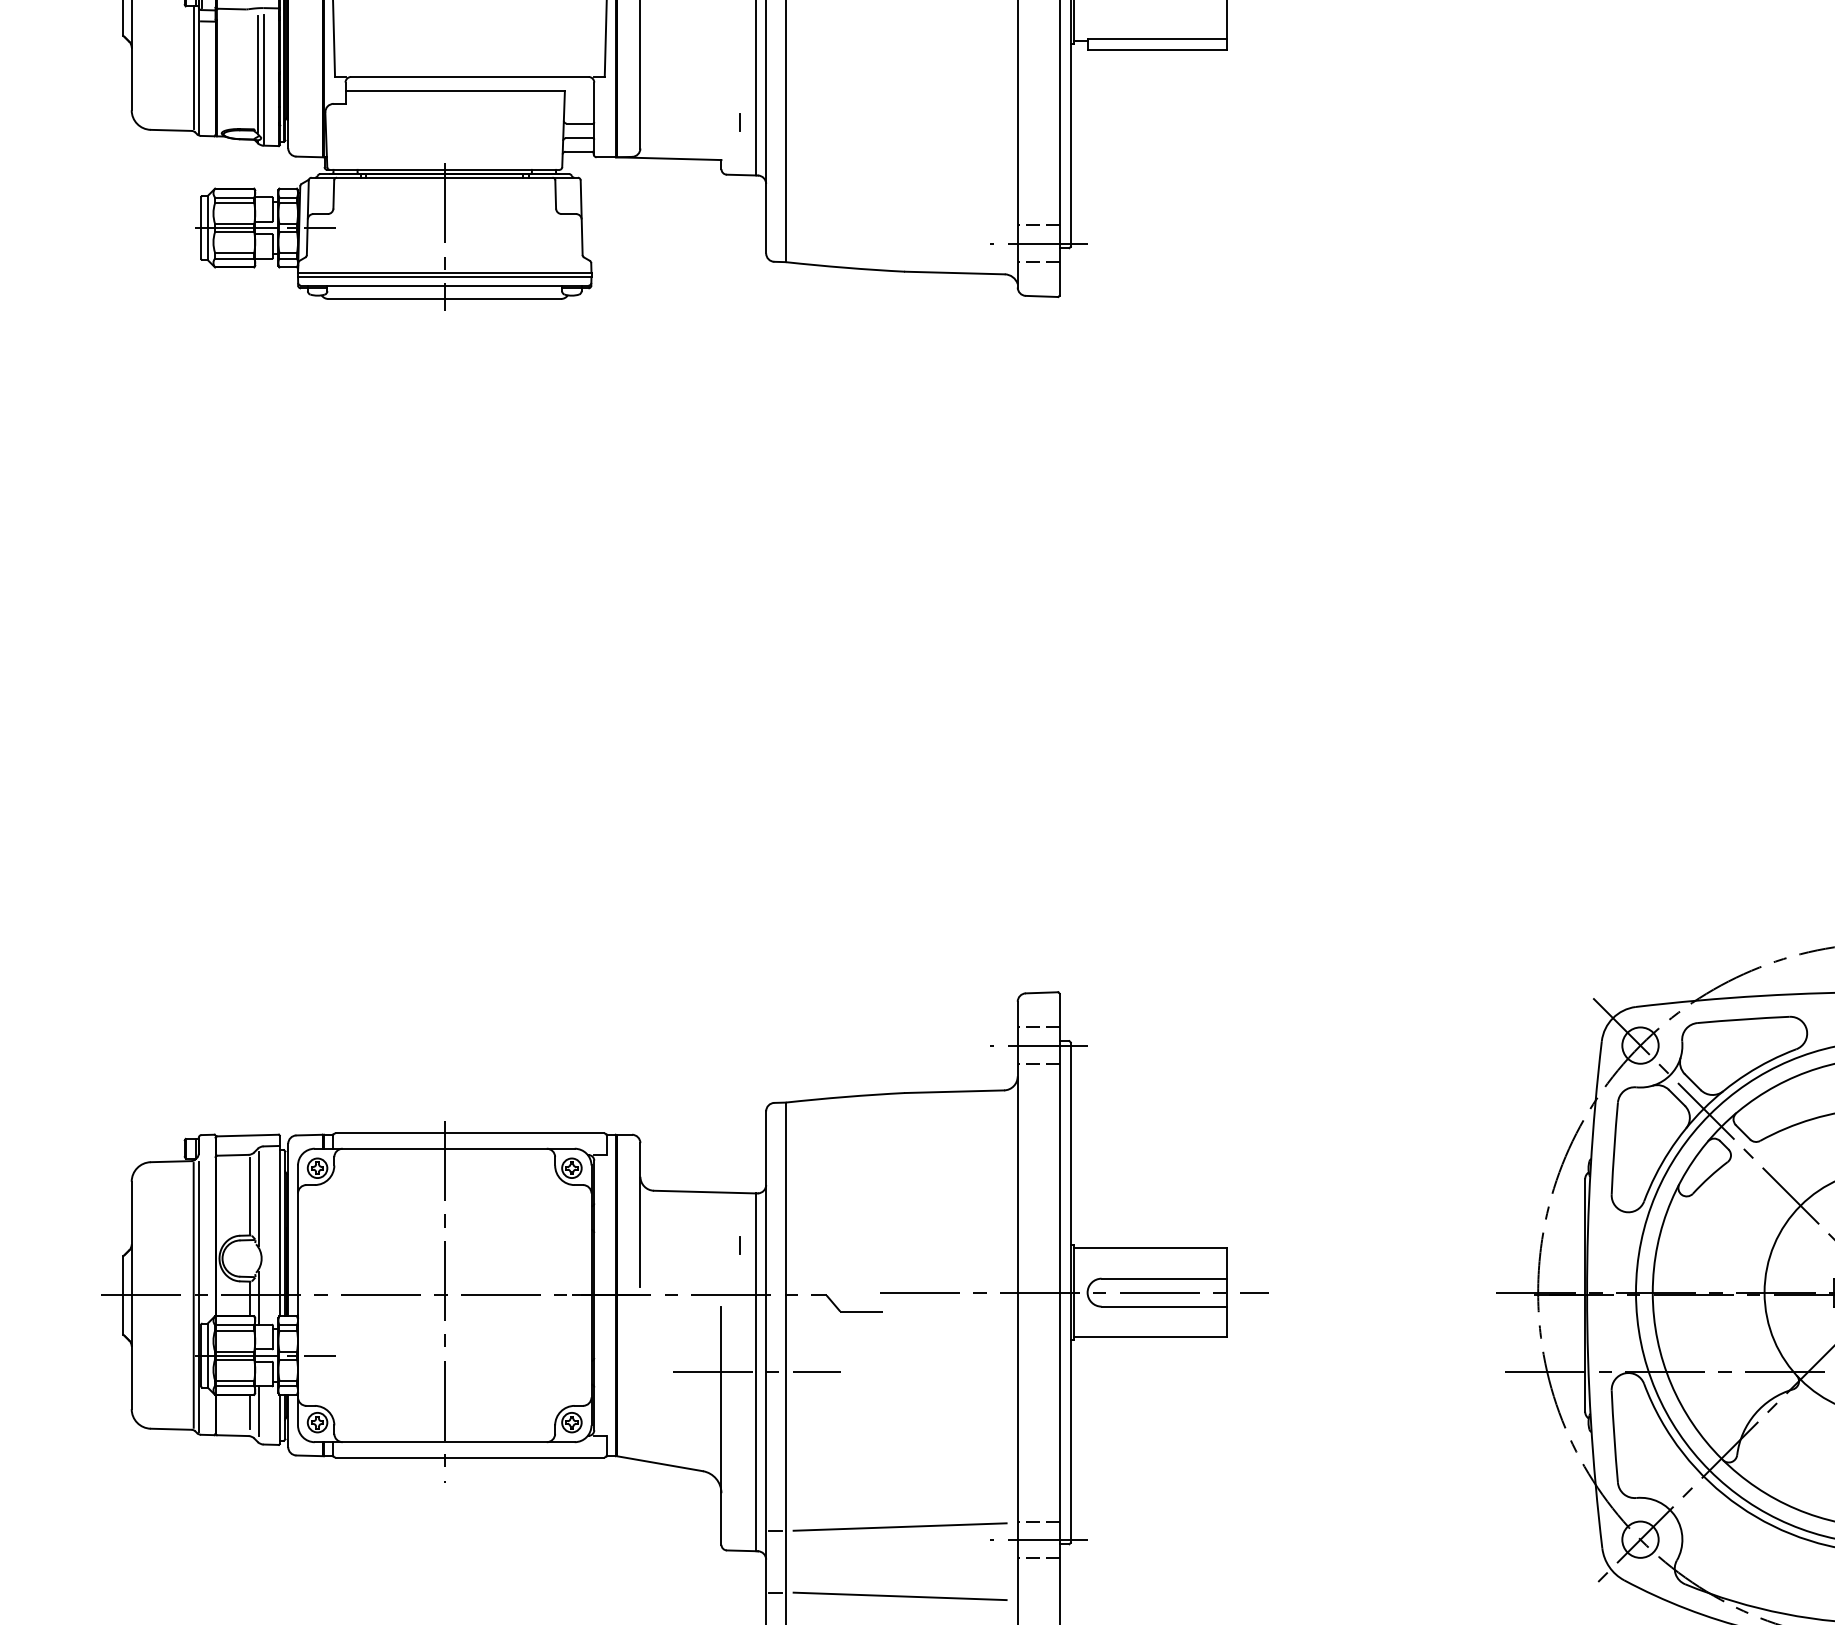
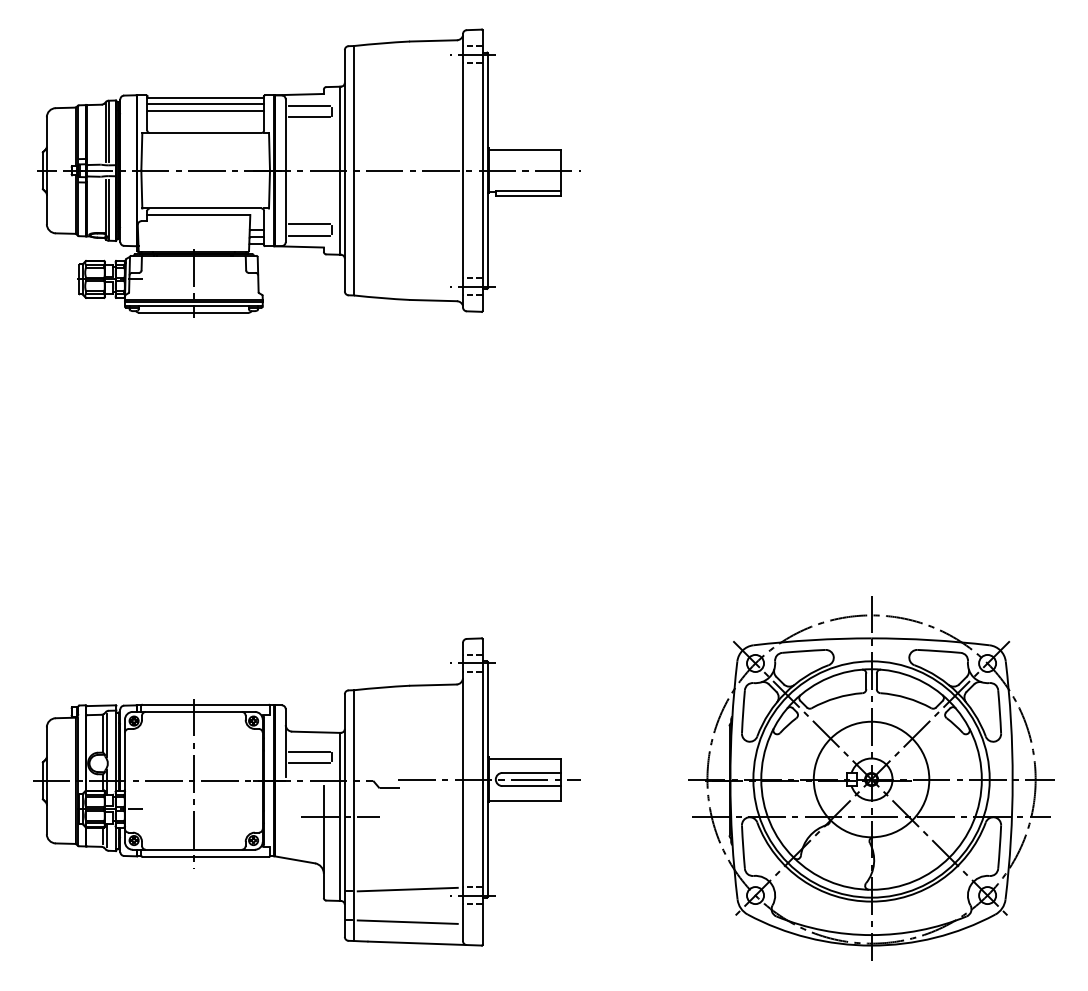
line: (688, 111) -> (308, 224), added
line: (688, 134) -> (308, 235), added
line: (688, 1235) -> (308, 752), added
line: (688, 1258) -> (308, 763), added

